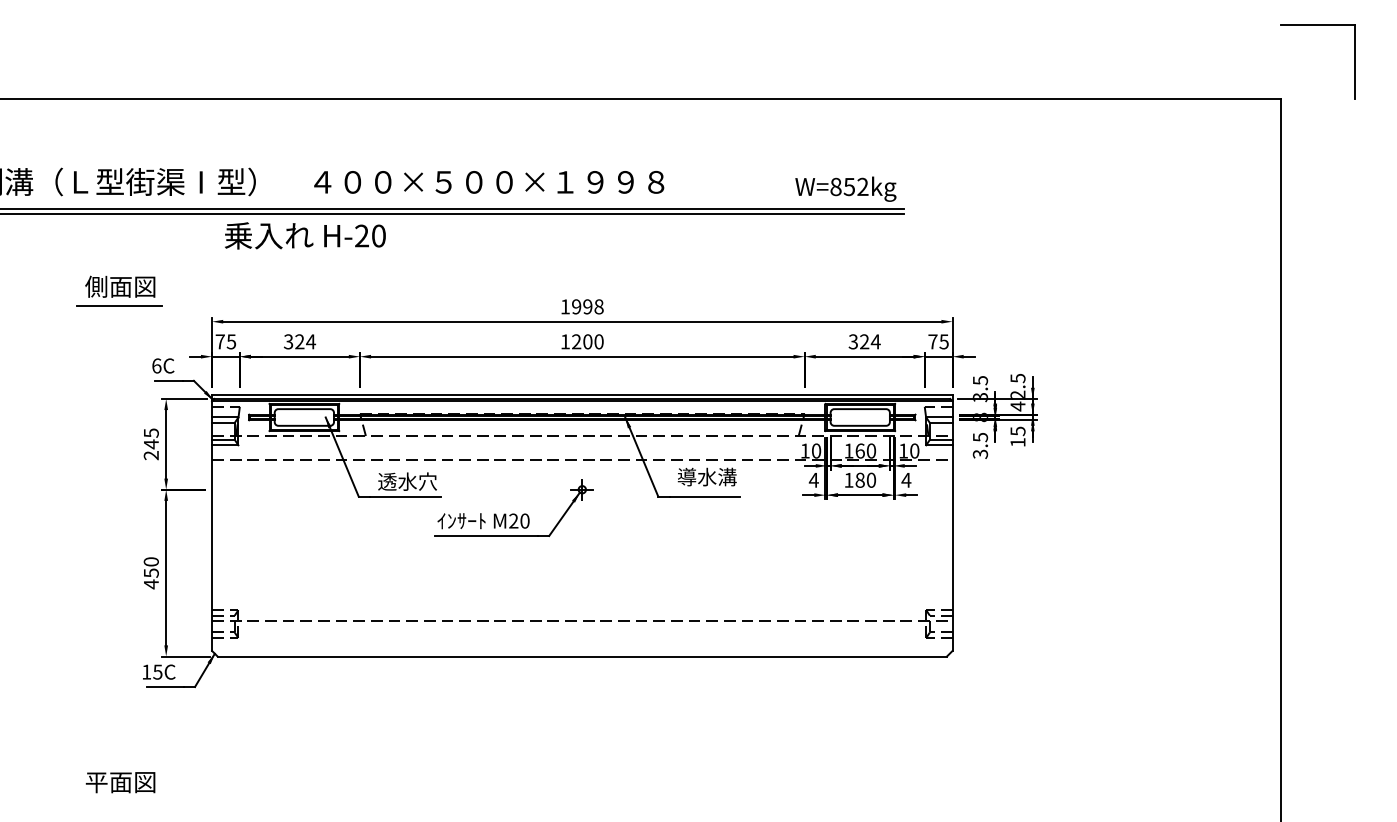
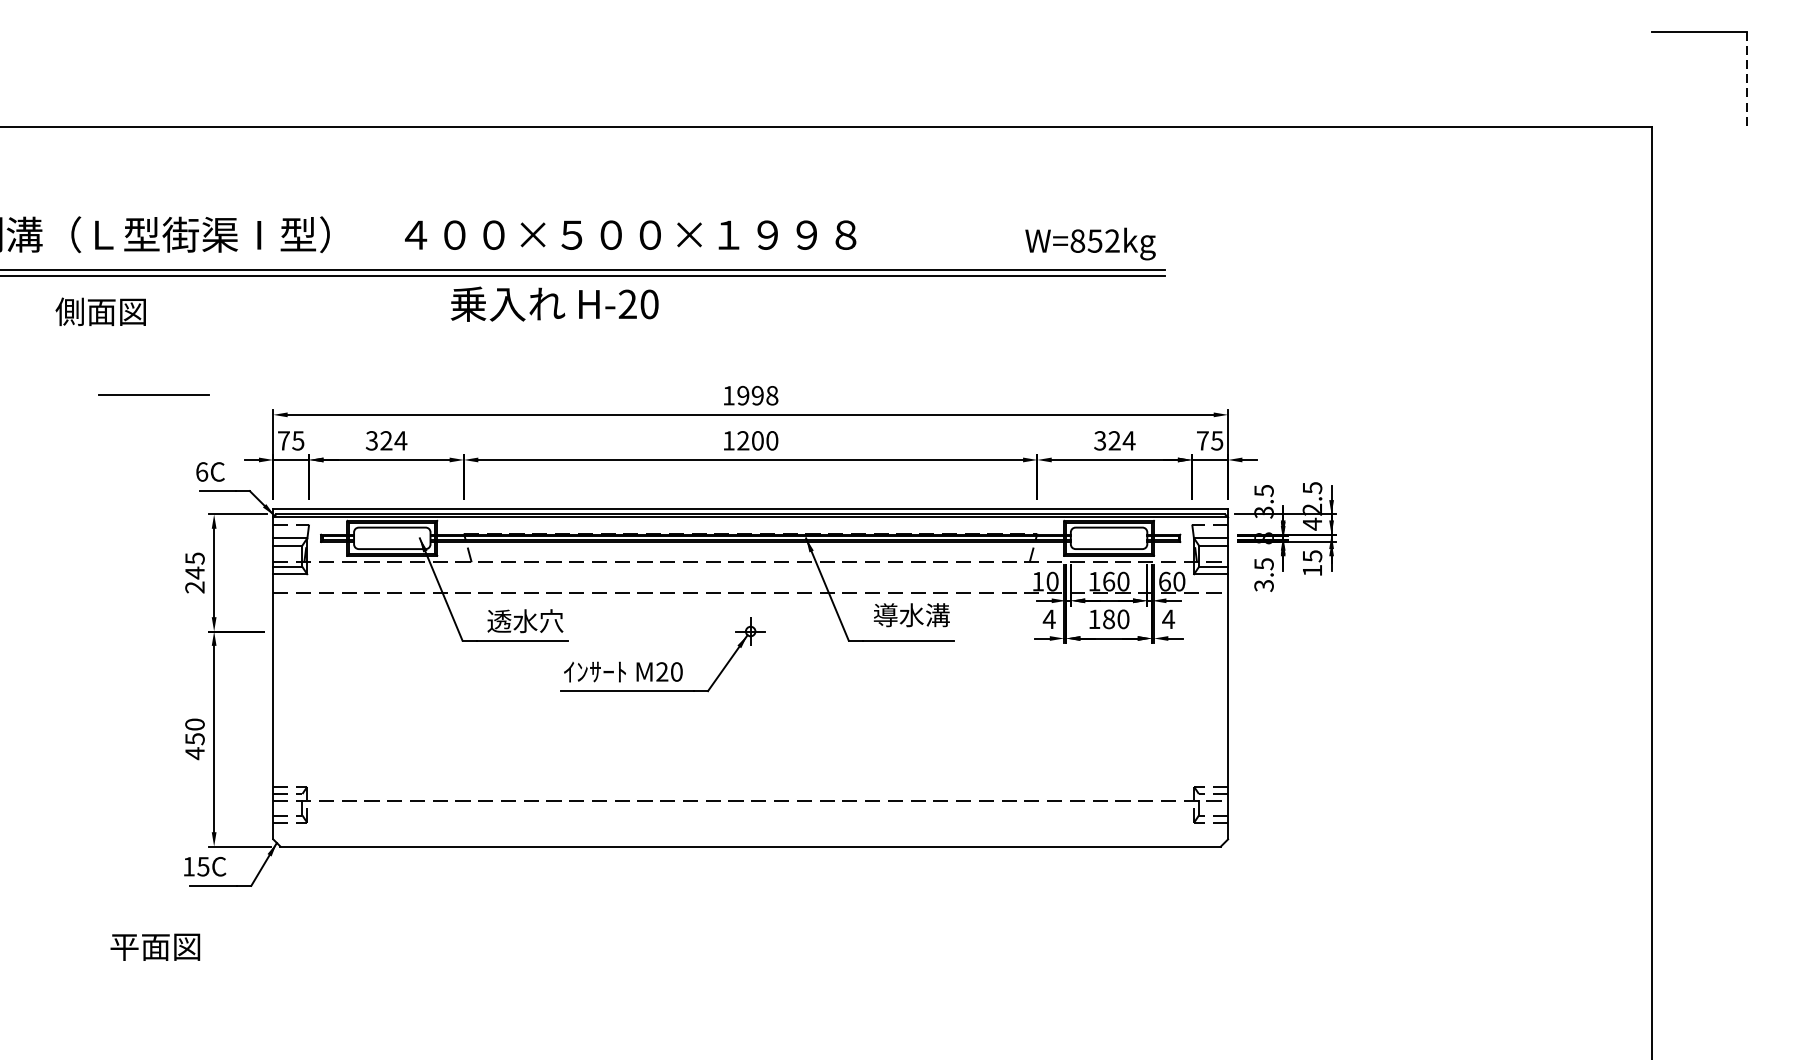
line: (1355, 62) -> (1747, 80), solid -> dashed
text: (305, 235) -> (554, 303), moved
text: (120, 286) -> (101, 311), moved
text: (903, 450) -> (1164, 580), 10 -> 60
text: (120, 782) -> (155, 947), moved

